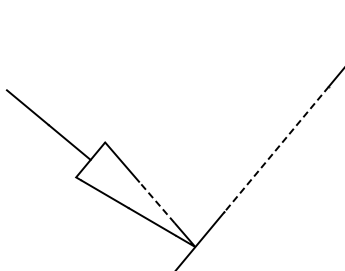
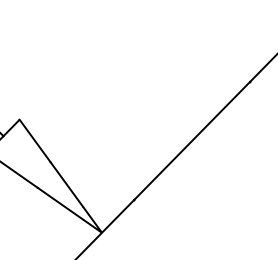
line: (276, 149) -> (191, 141), dashed -> solid
line: (156, 201) -> (66, 183), dashed -> solid

